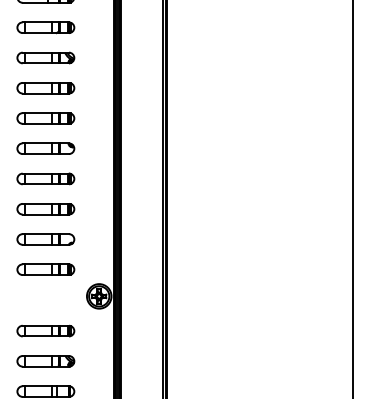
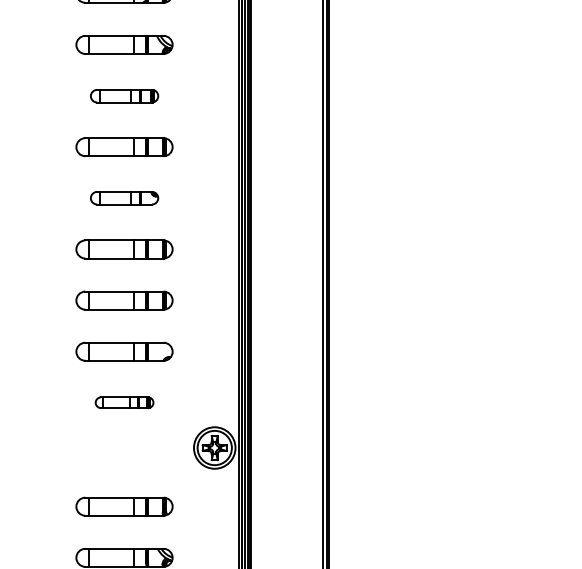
part: (45, 88) -> (123, 96), size x0.7
part: (45, 148) -> (123, 197), size x0.7
part: (45, 269) -> (123, 402), size x0.6

